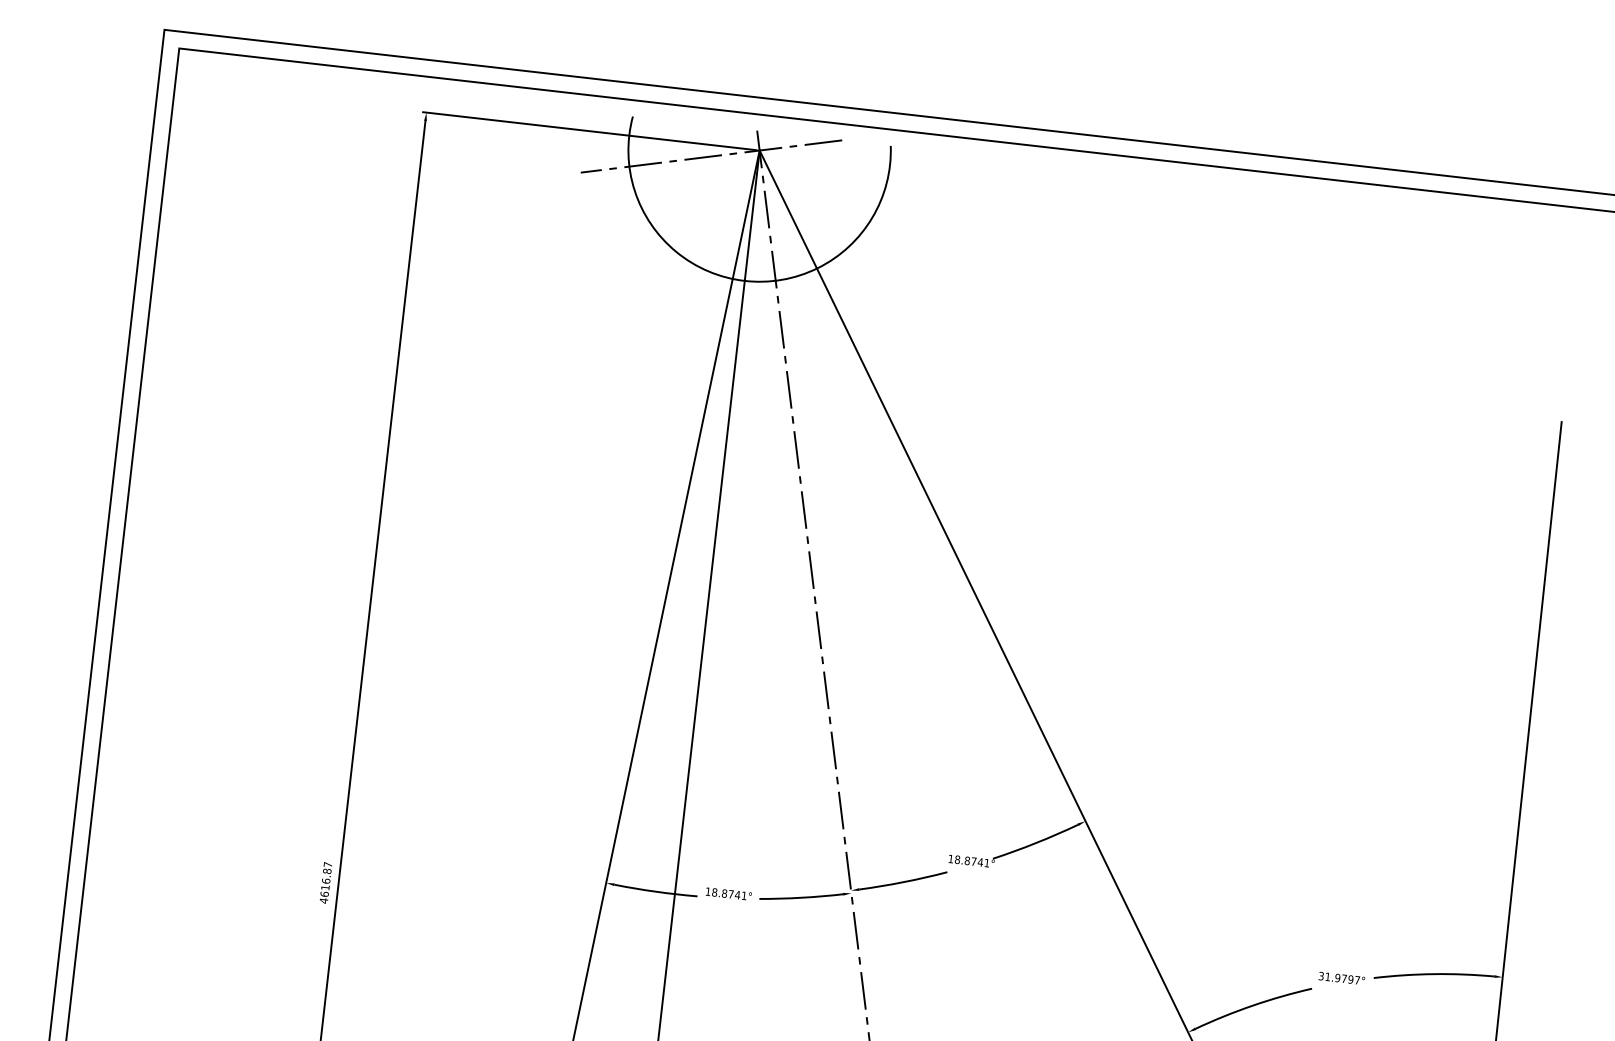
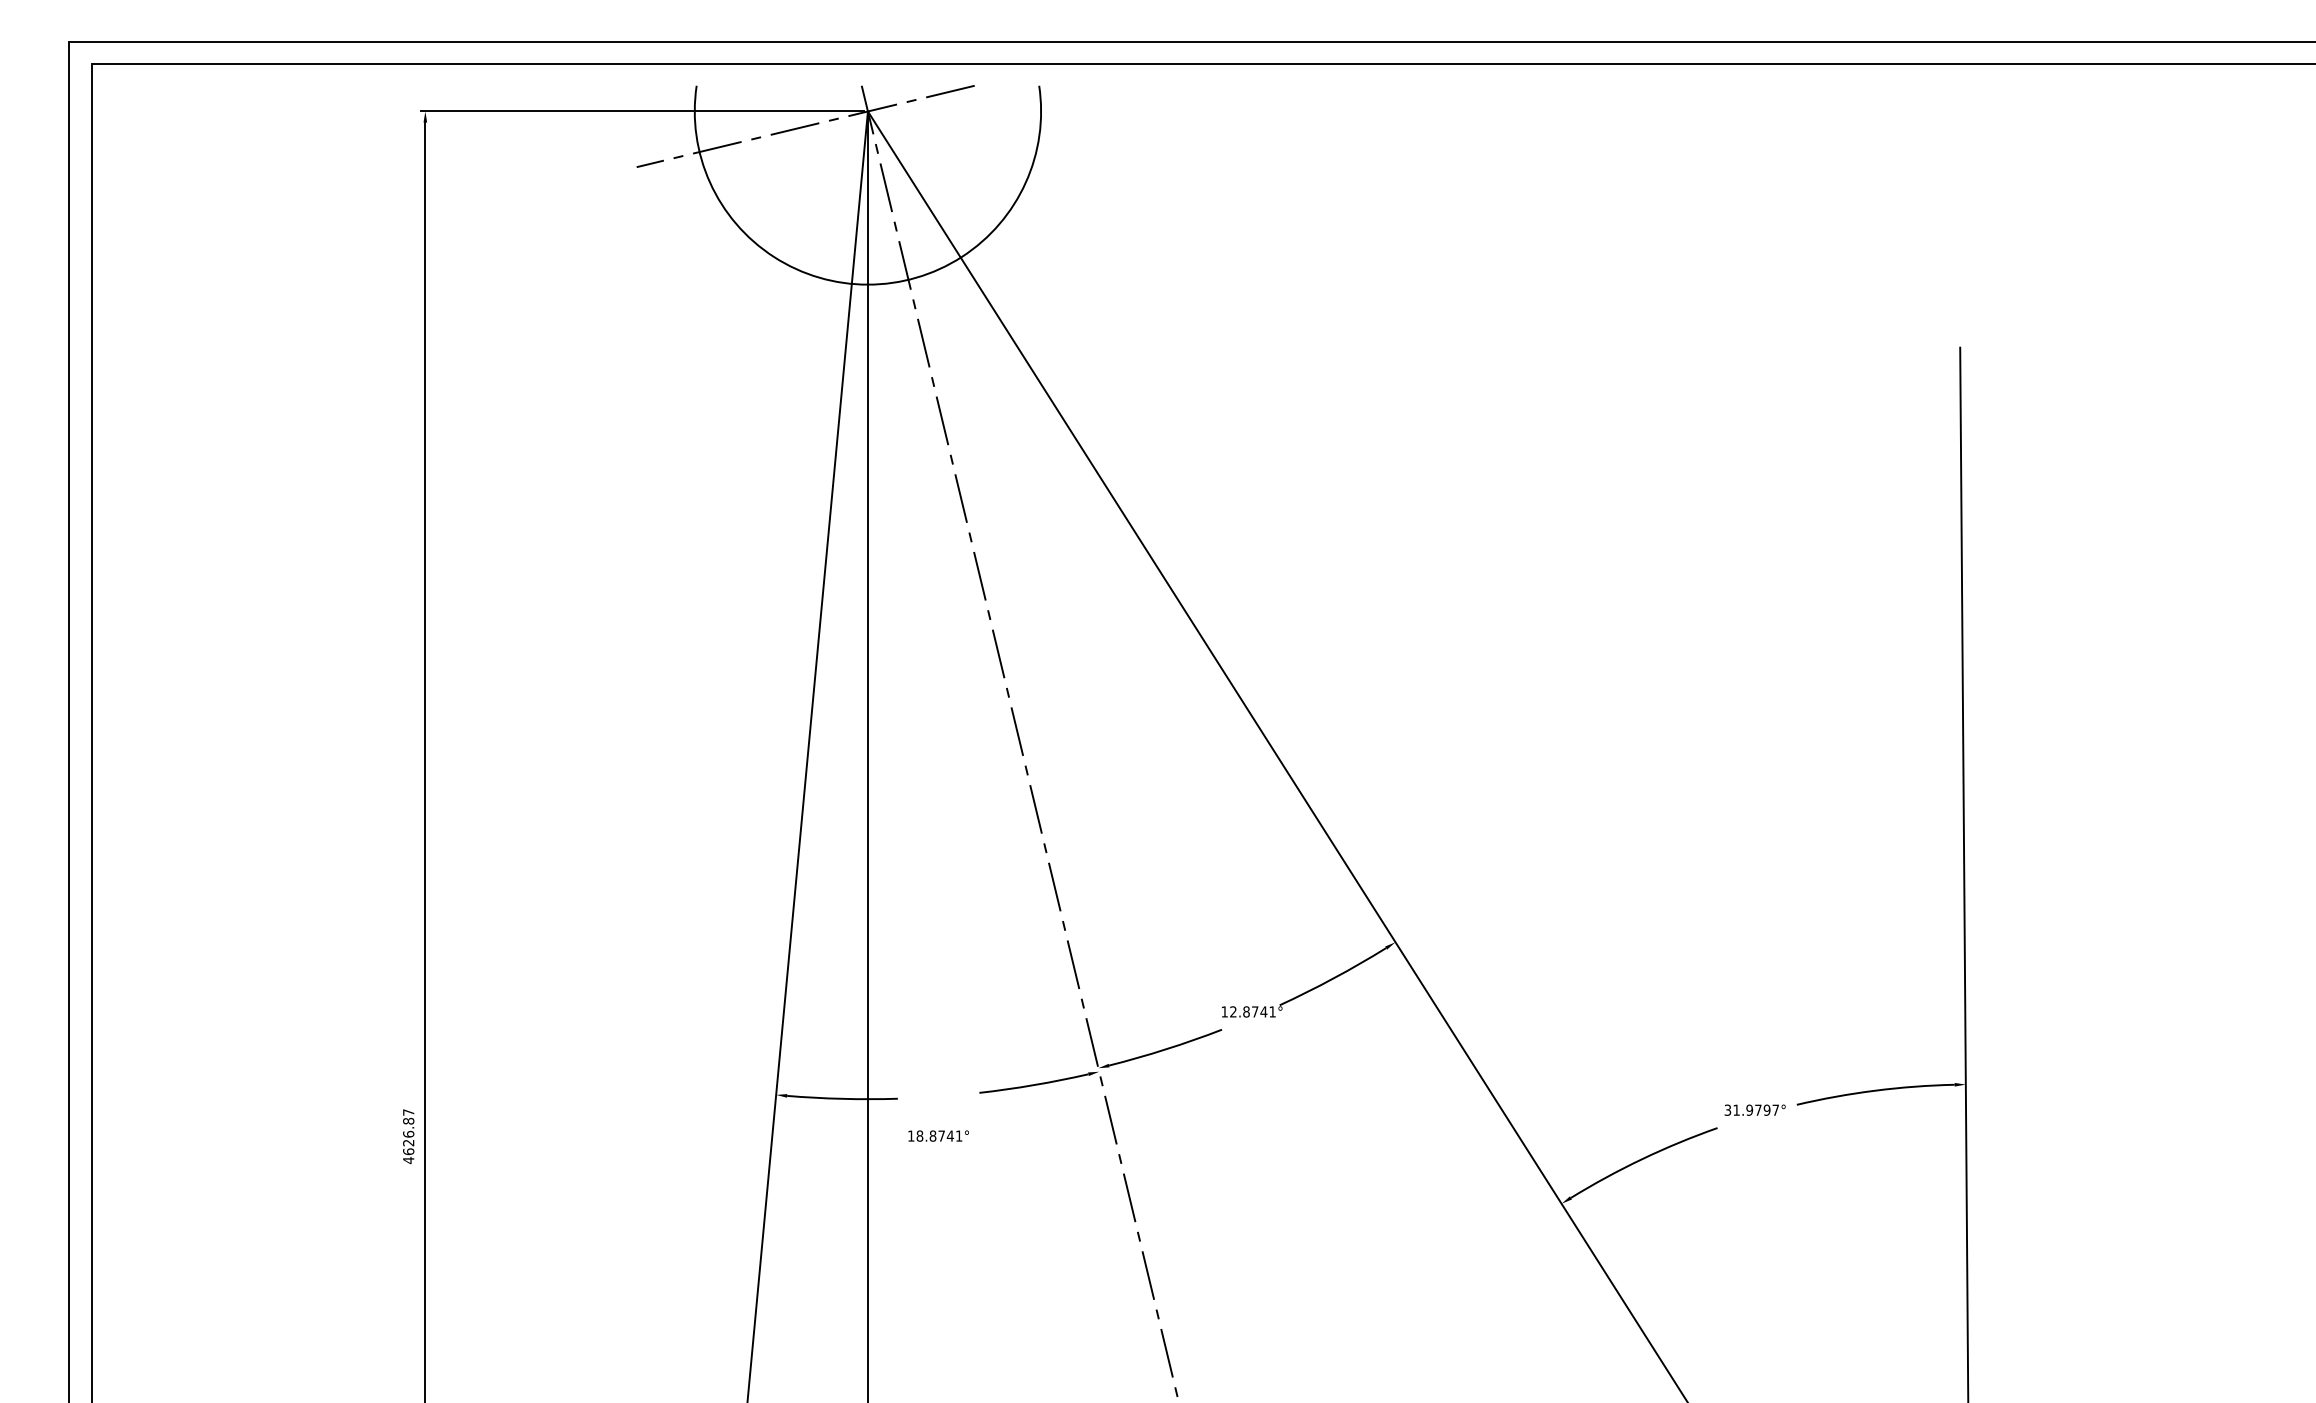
text: (957, 859) -> (1233, 1011), 18.8741° -> 12.8741°
text: (325, 888) -> (408, 1143), 4616.87 -> 4626.87
text: (728, 893) -> (938, 1135), moved

